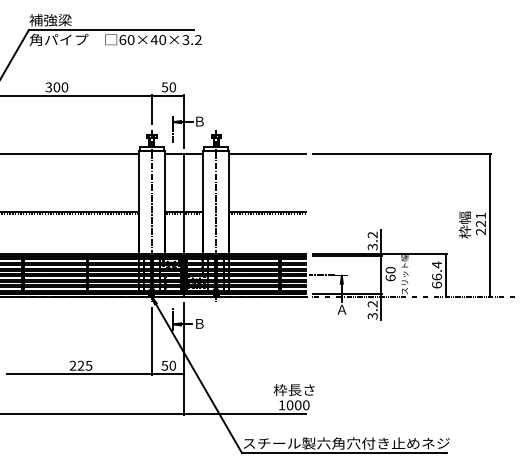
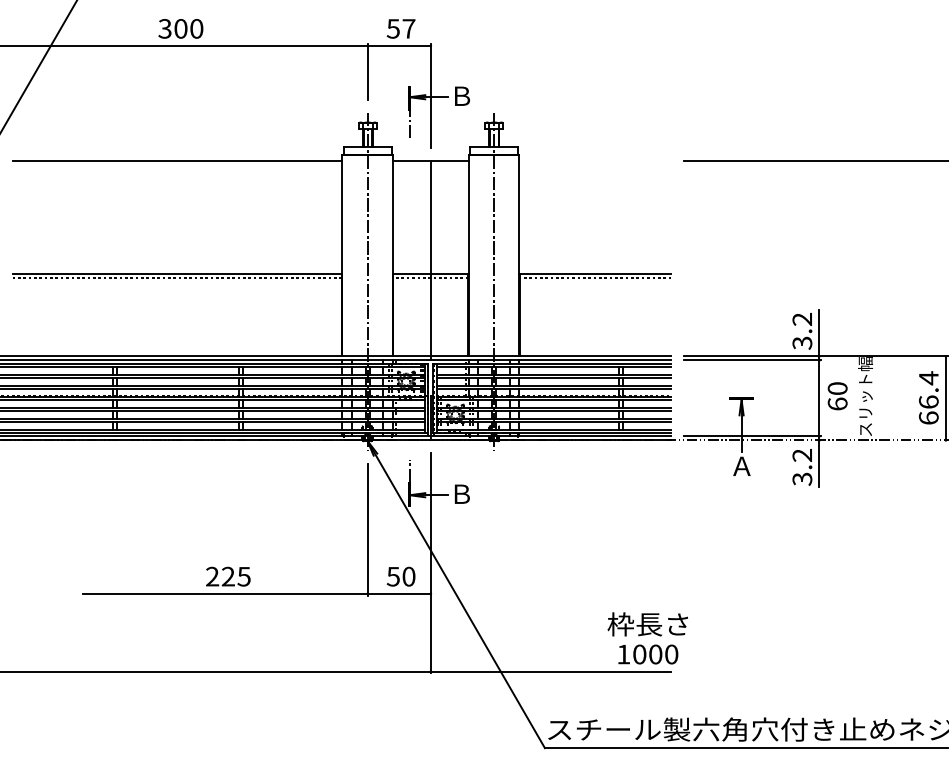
text: (172, 87) -> (408, 29), 50 -> 57
line: (267, 154) -> (595, 160), removed
line: (321, 275) -> (701, 399), removed

